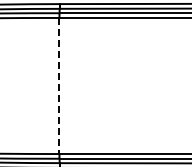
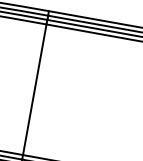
line: (59, 86) -> (34, 90), dashed -> solid

